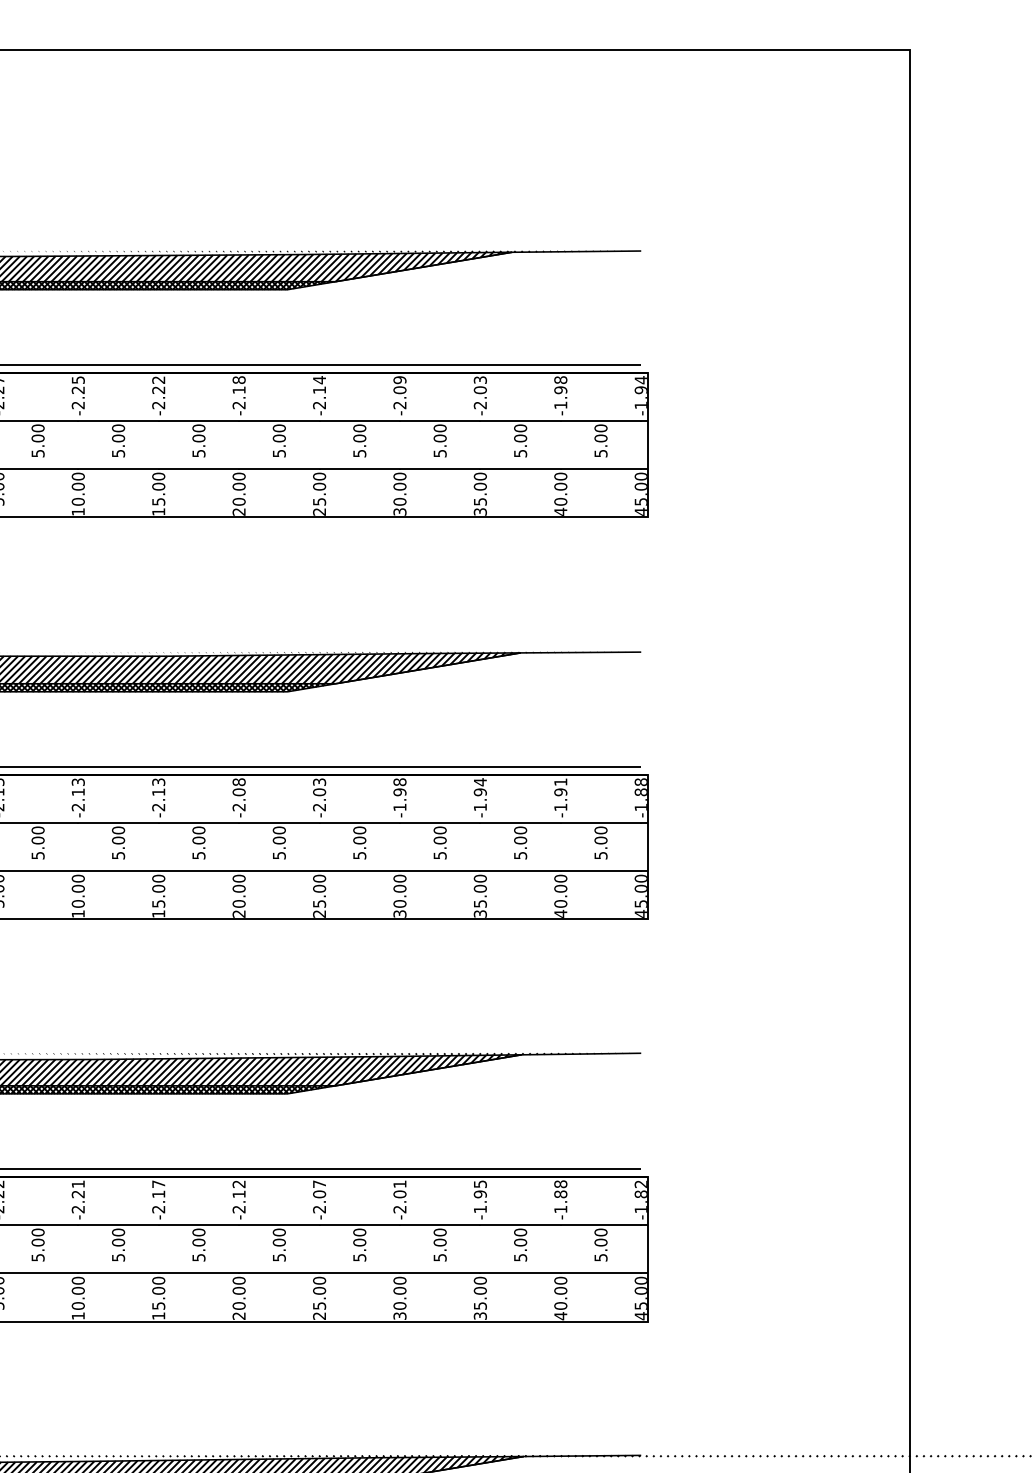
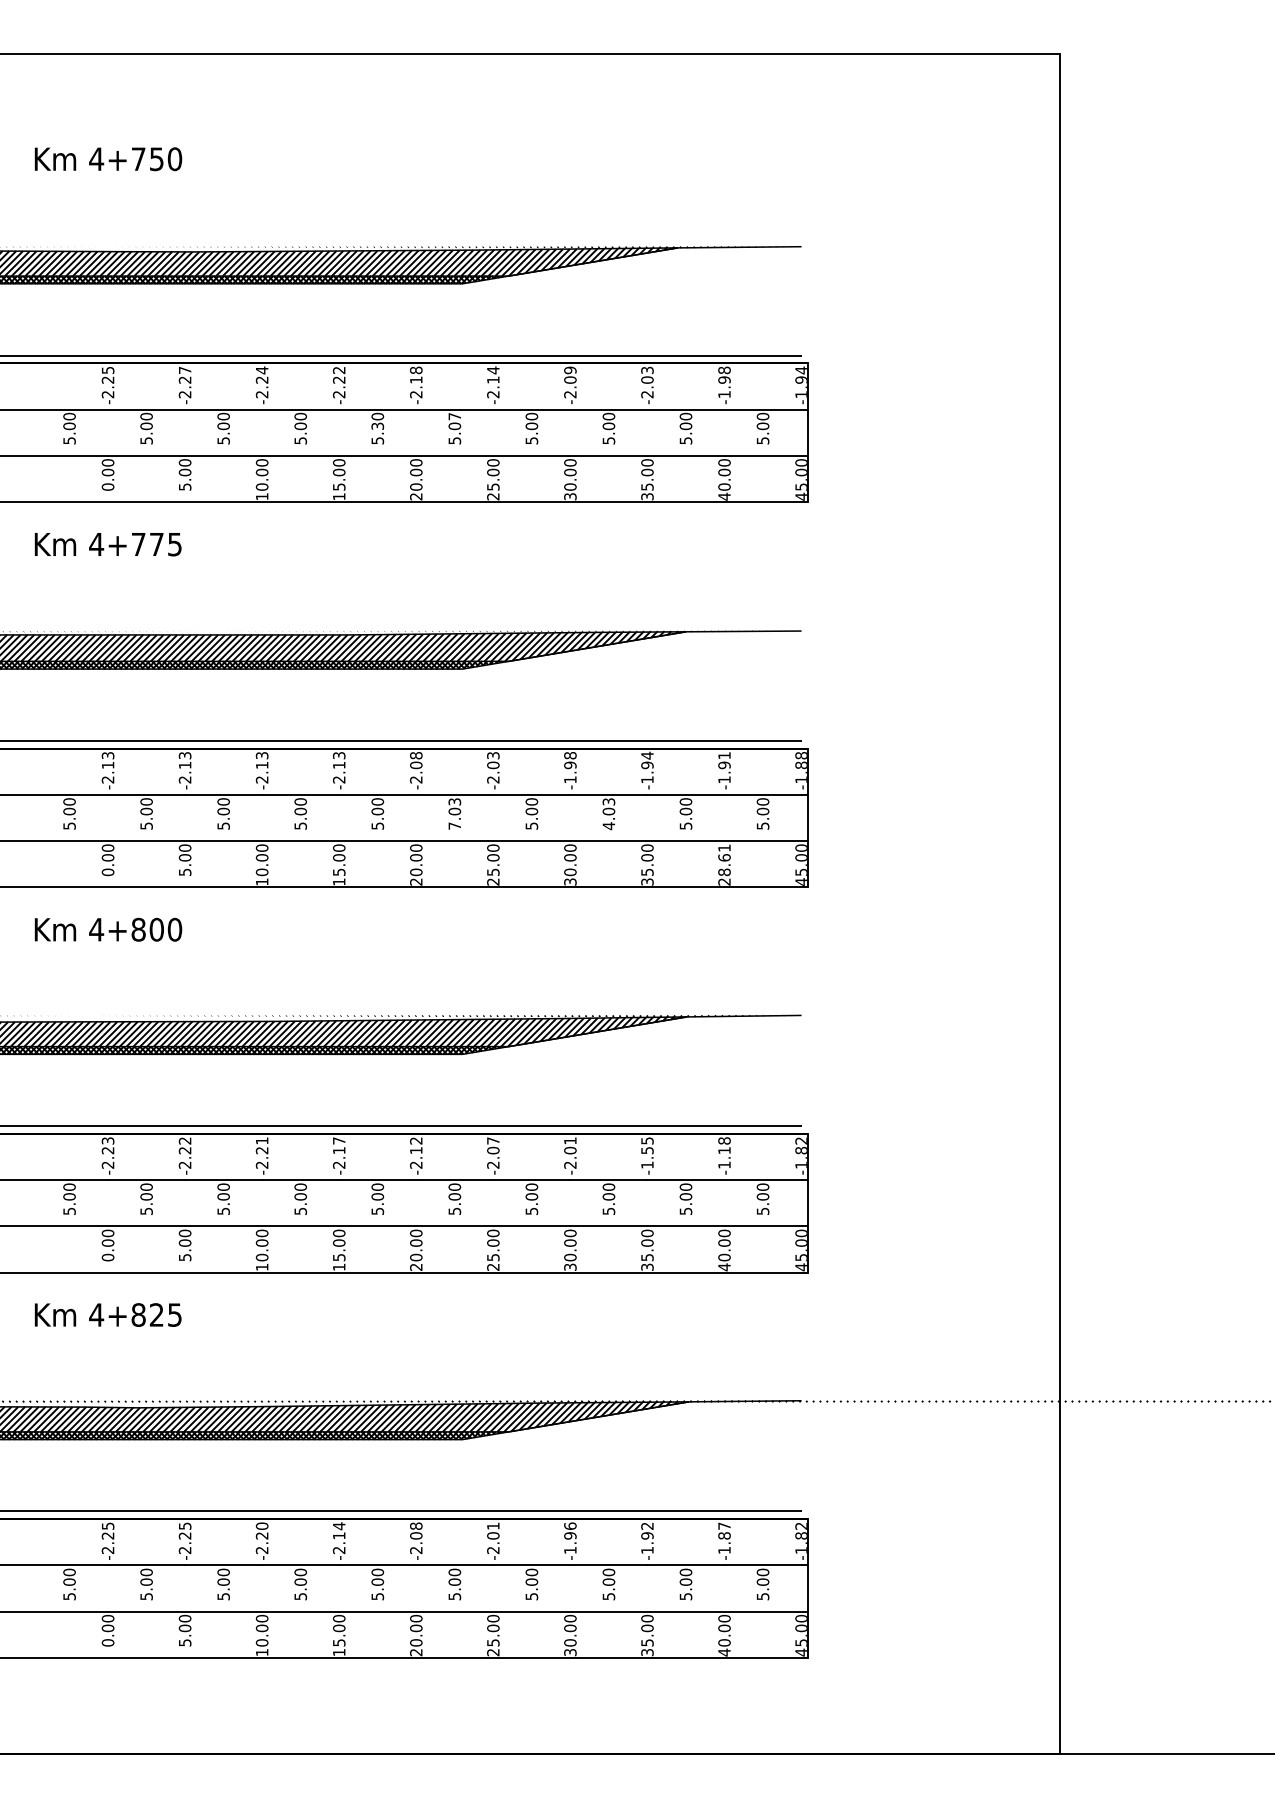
text: (78, 380) -> (262, 370), -2.25 -> -2.24
text: (279, 428) -> (454, 416), 5.00 -> 5.07
text: (198, 438) -> (377, 426), 5.00 -> 5.30
text: (279, 842) -> (454, 813), 5.00 -> 7.03
text: (439, 843) -> (608, 814), 5.00 -> 4.03
text: (560, 895) -> (724, 864), 40.00 -> 28.61
text: (480, 1194) -> (647, 1150), -1.95 -> -1.55
text: (560, 1194) -> (724, 1150), -1.88 -> -1.18

